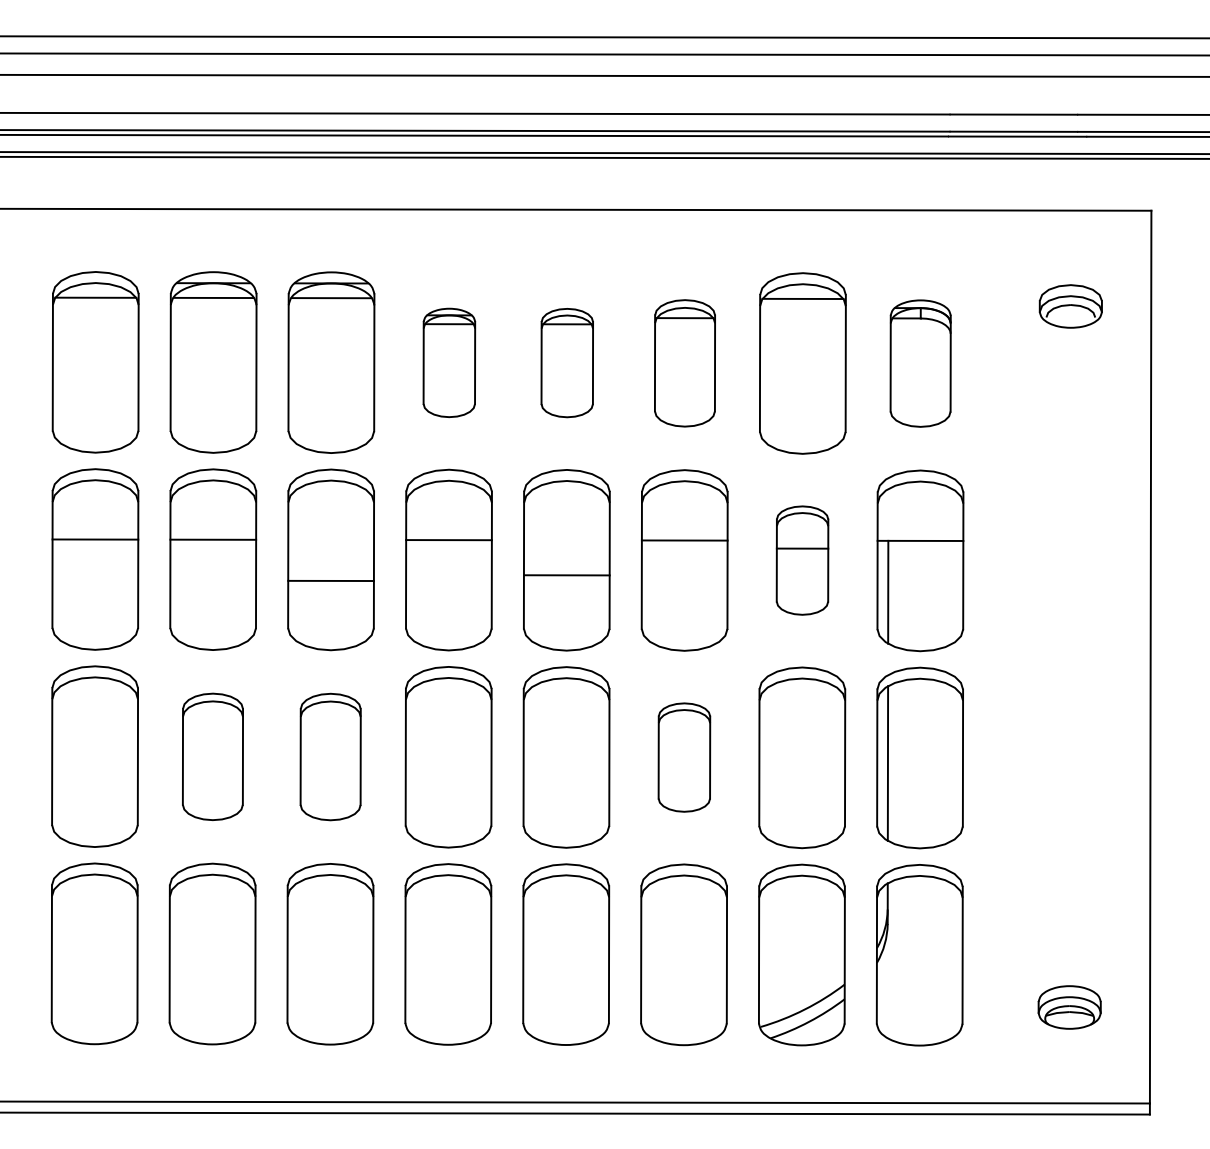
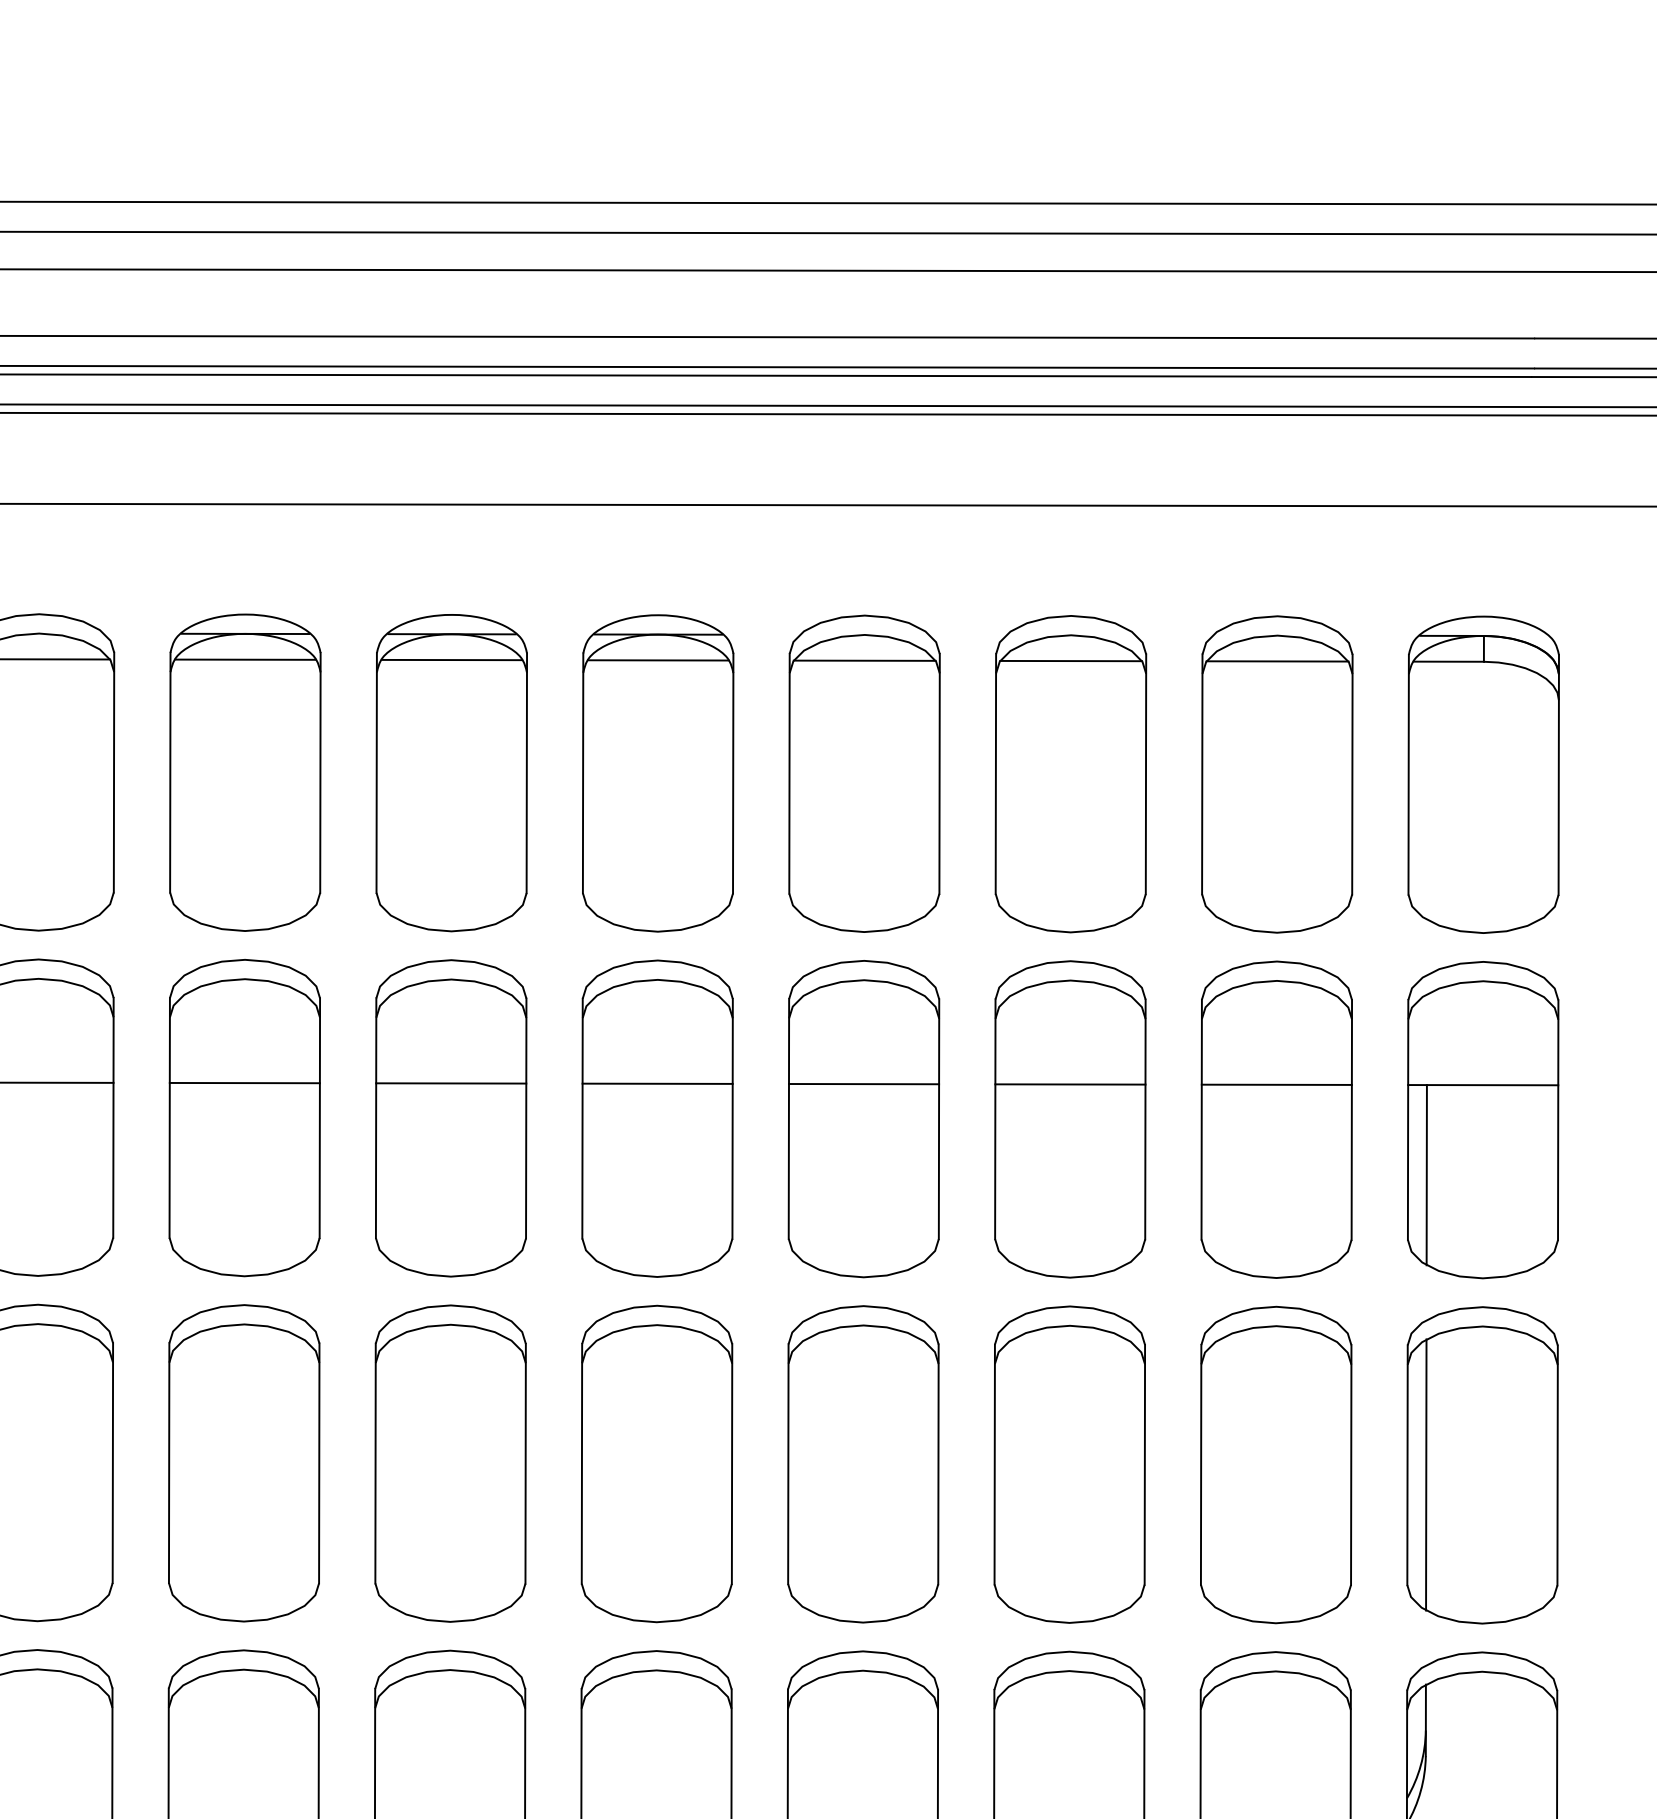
part: (449, 362) -> (658, 772), size x1.67
part: (567, 362) -> (865, 772), size x1.67
part: (684, 363) -> (1069, 774), size x1.43
part: (920, 363) -> (1483, 774), size x1.43
part: (802, 560) -> (1276, 1119), size x1.67
line: (566, 575) -> (863, 1084), moved
line: (331, 580) -> (451, 1082), moved
part: (212, 756) -> (243, 1462), size x1.43
part: (330, 756) -> (450, 1462), size x1.43
part: (684, 757) -> (1069, 1464), size x1.67

